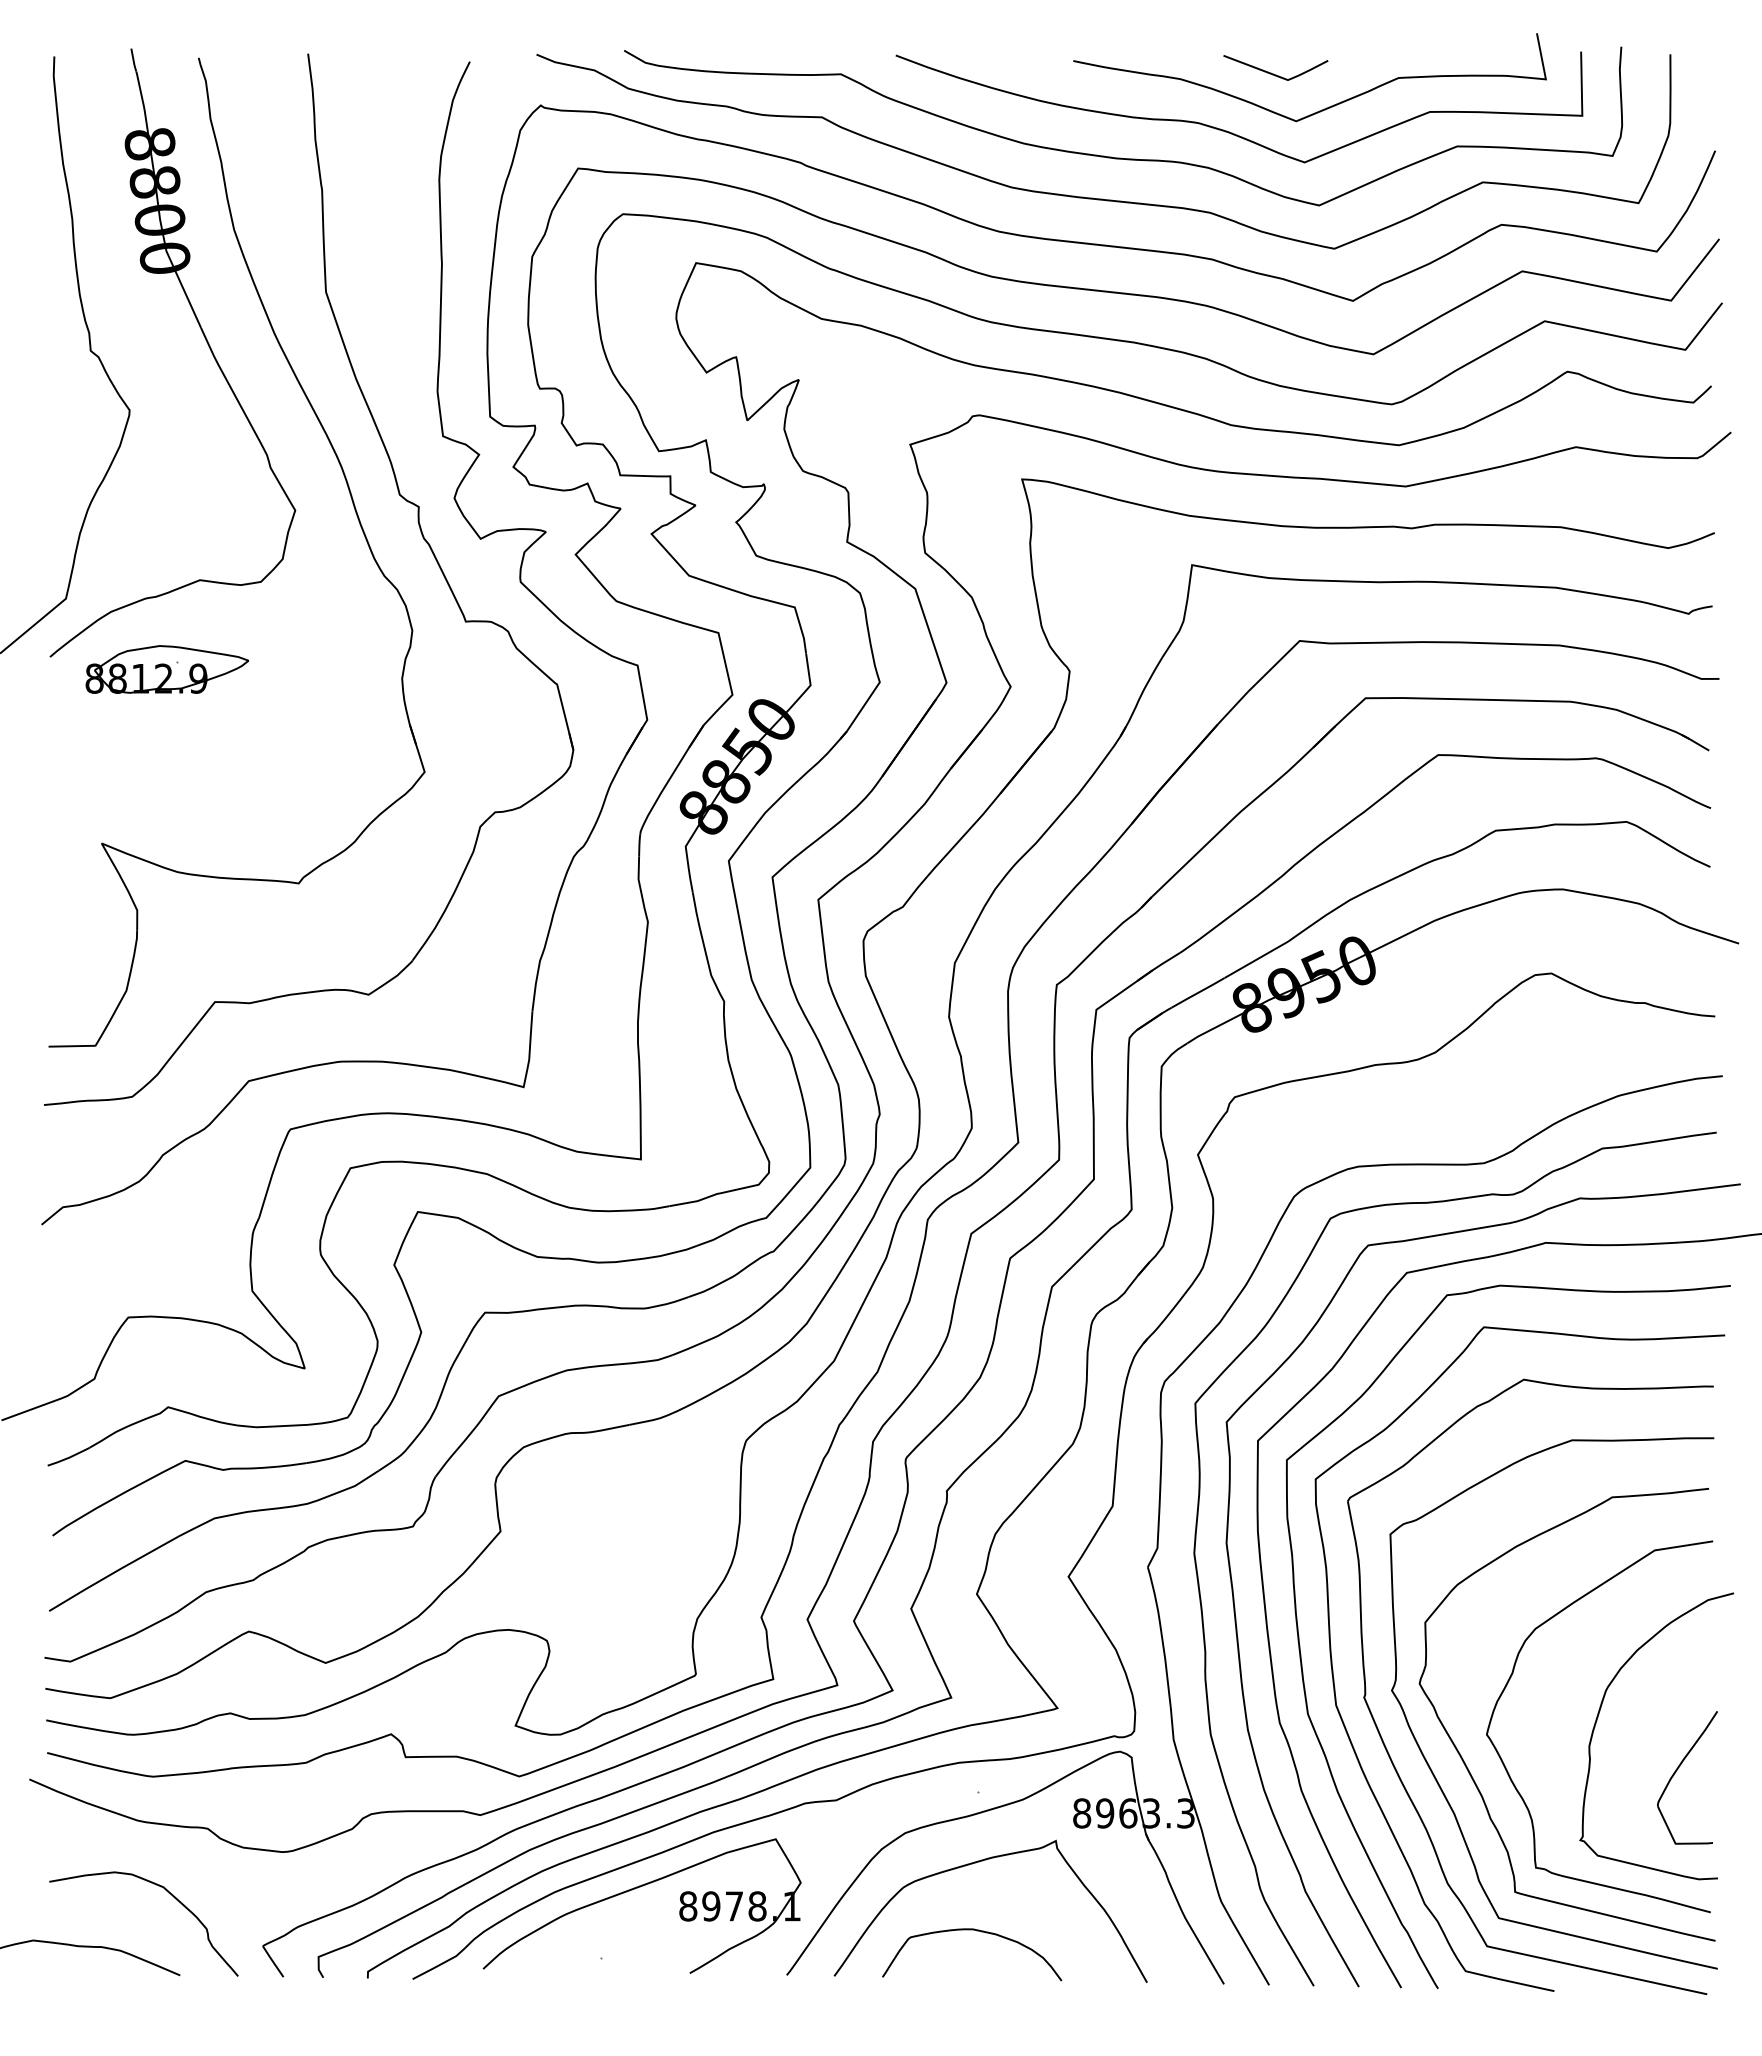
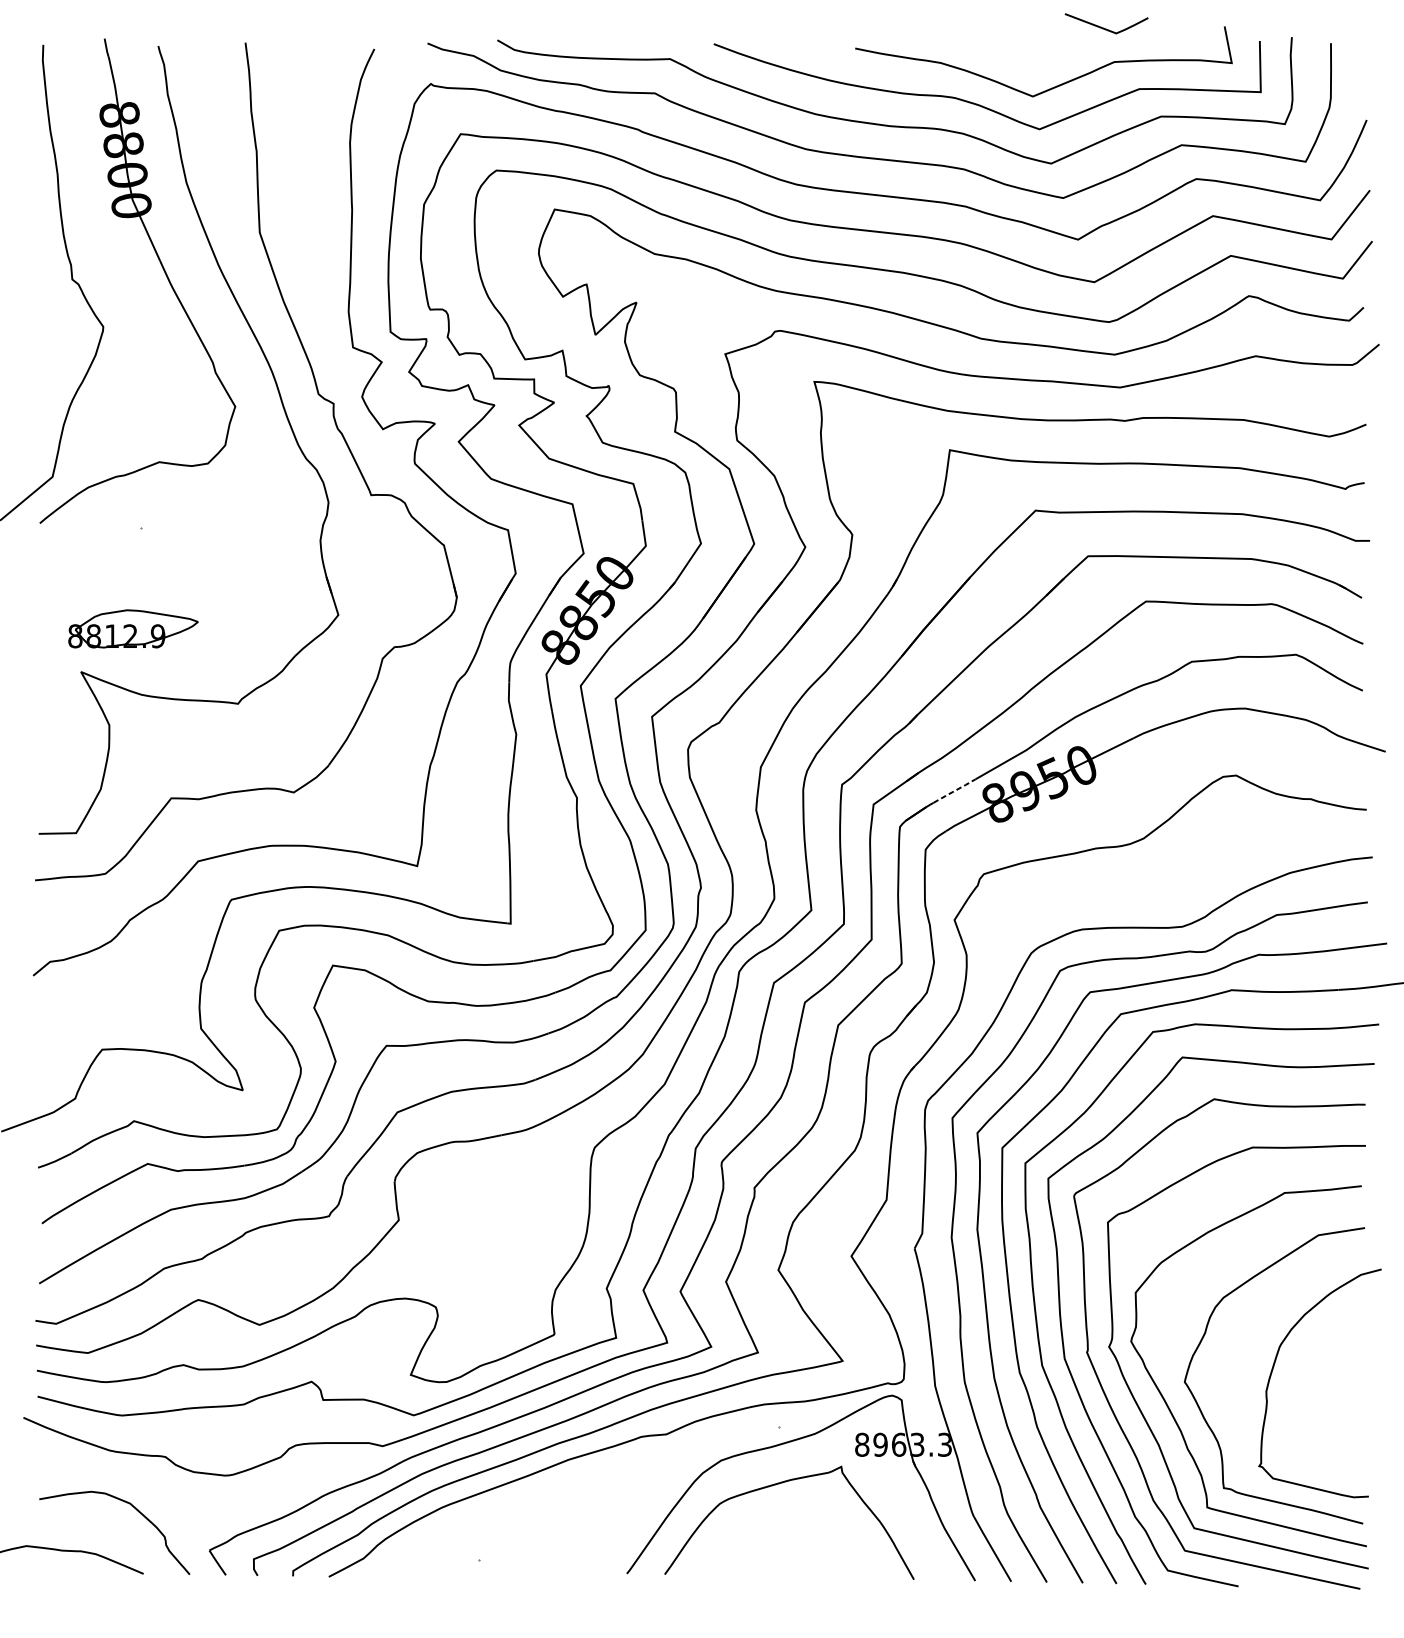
line: (1273, 73) -> (1104, 28), moved
part: (166, 669) -> (132, 628), moved
line: (1198, 992) -> (954, 790), solid -> dashed
part: (1678, 1769) -> (1337, 1409), removed
part: (635, 1889) -> (506, 1505), removed
curve: (976, 1931) -> (778, 1538), removed

